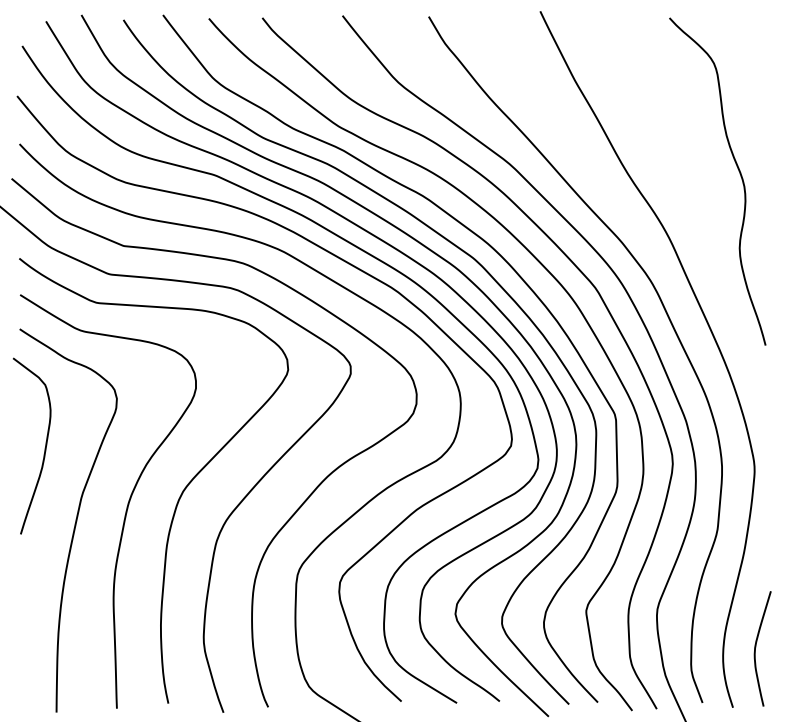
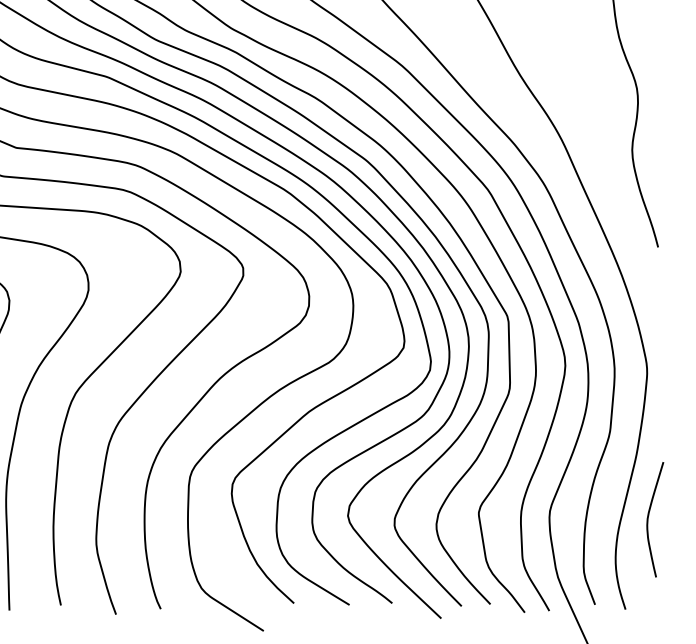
curve: (756, 647) -> (649, 518), moved

